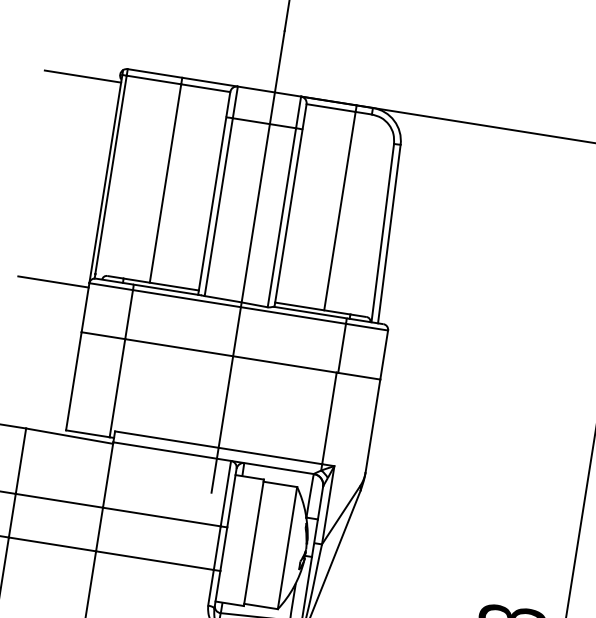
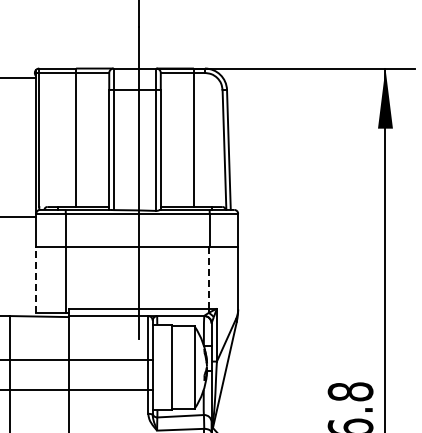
line: (74, 380) -> (36, 279), solid -> dashed
line: (329, 418) -> (208, 277), solid -> dashed

